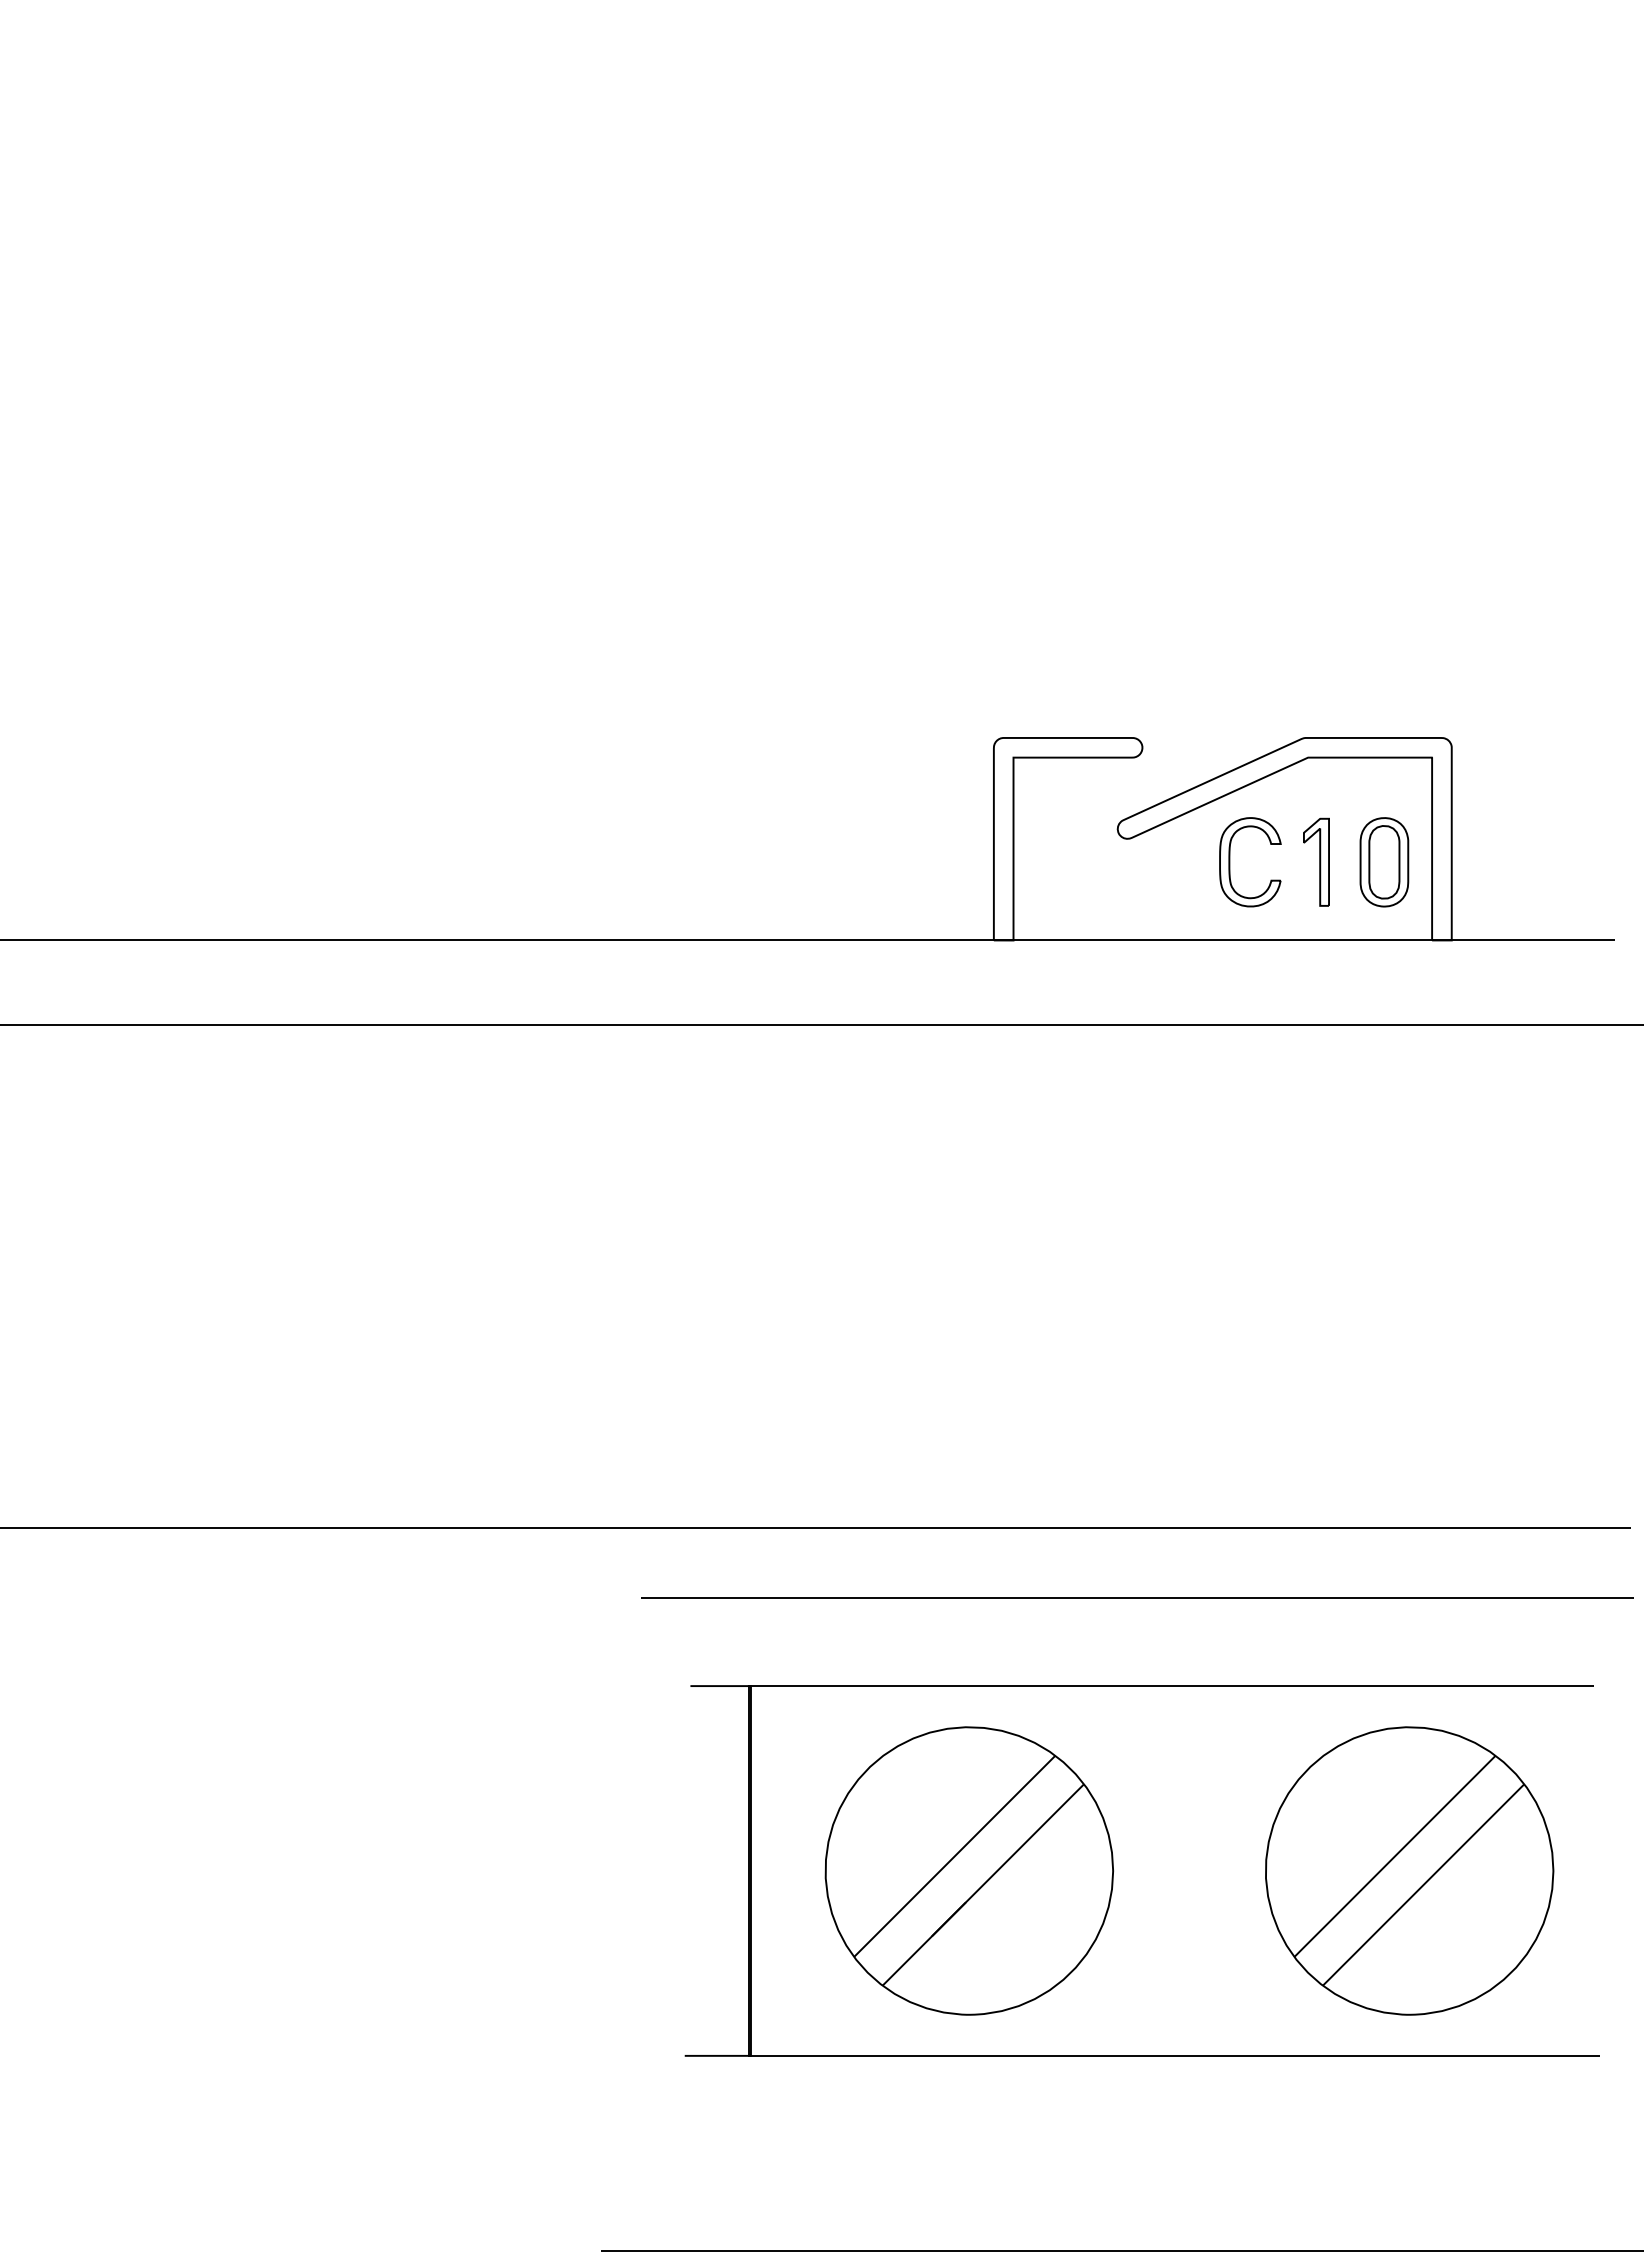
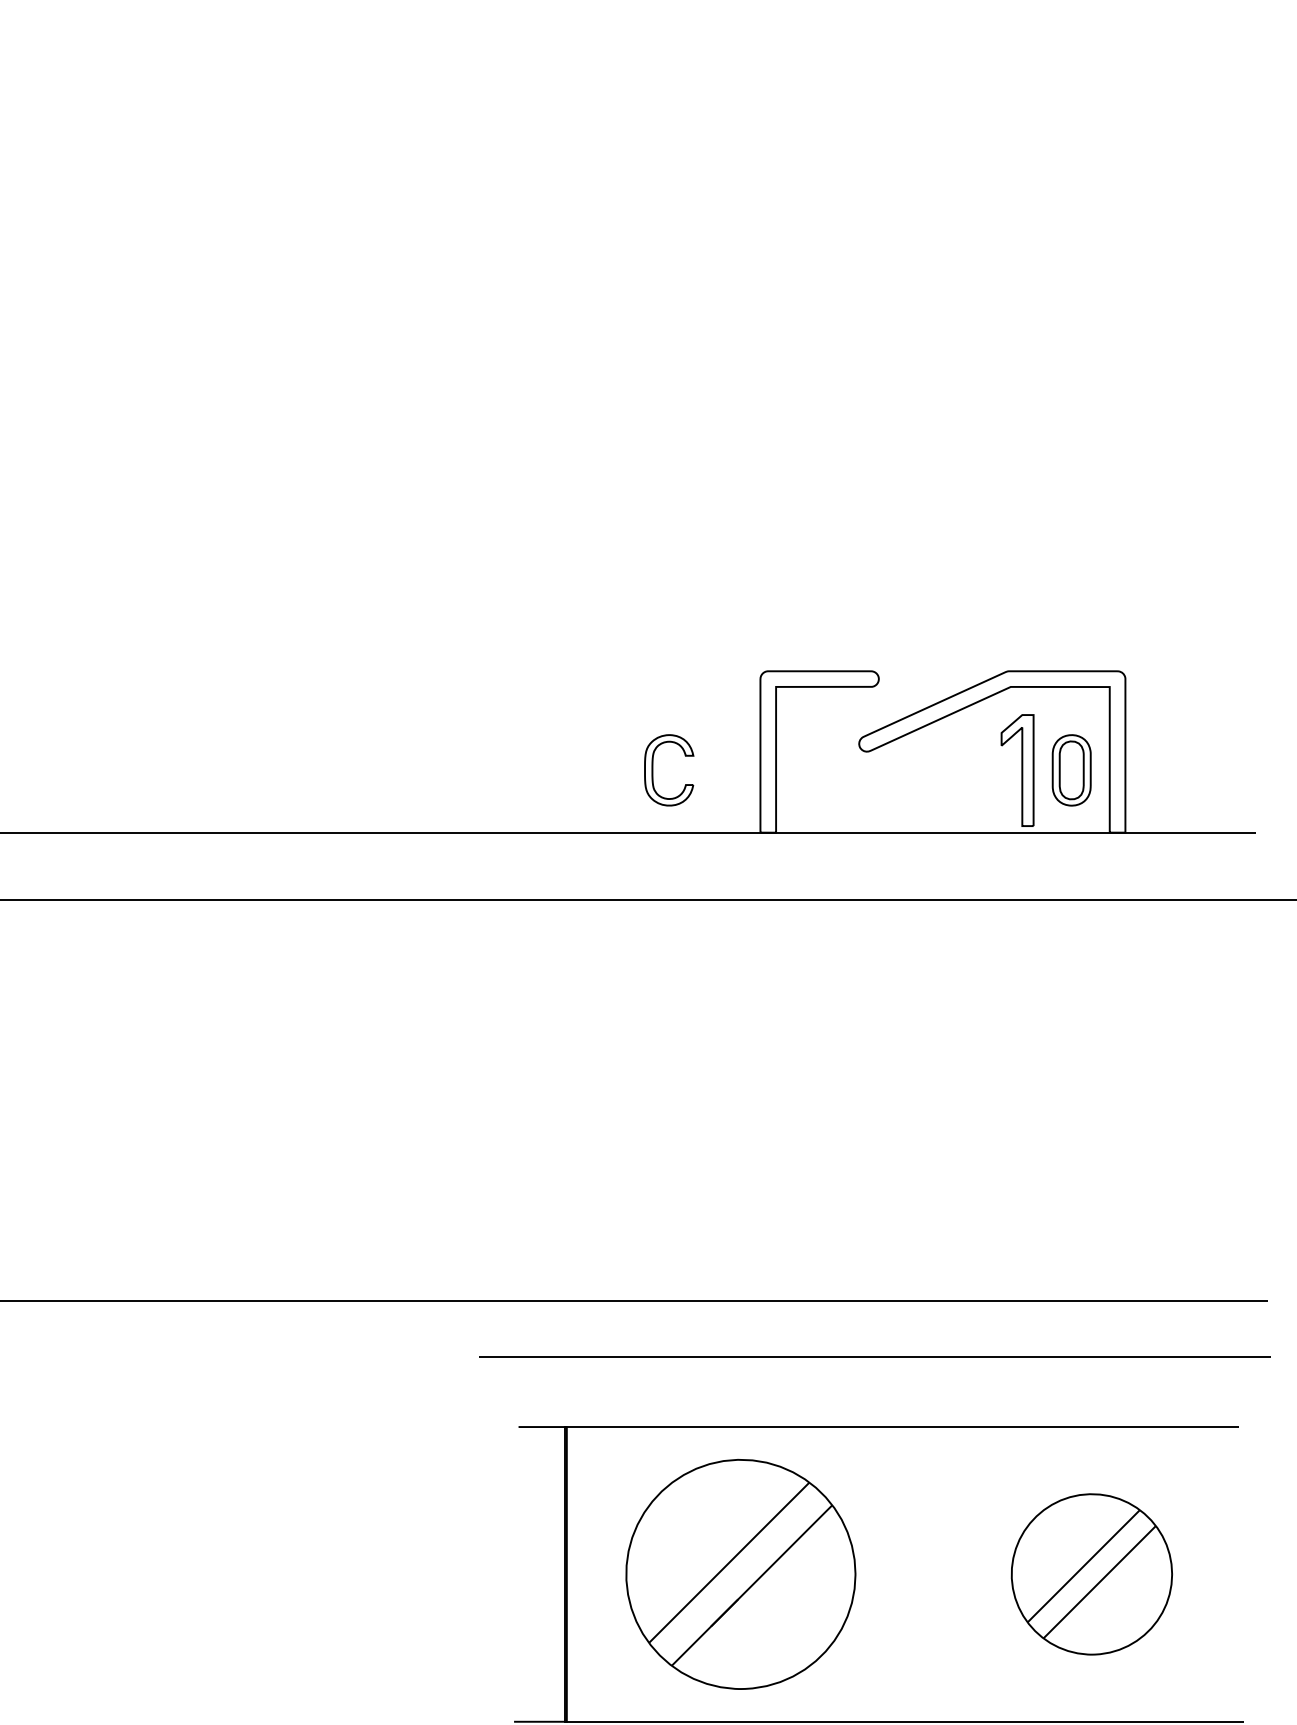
part: (1316, 861) -> (1017, 769), size x1.6
part: (1230, 862) -> (653, 770), moved
part: (1409, 1870) -> (1091, 1574), size x0.7

